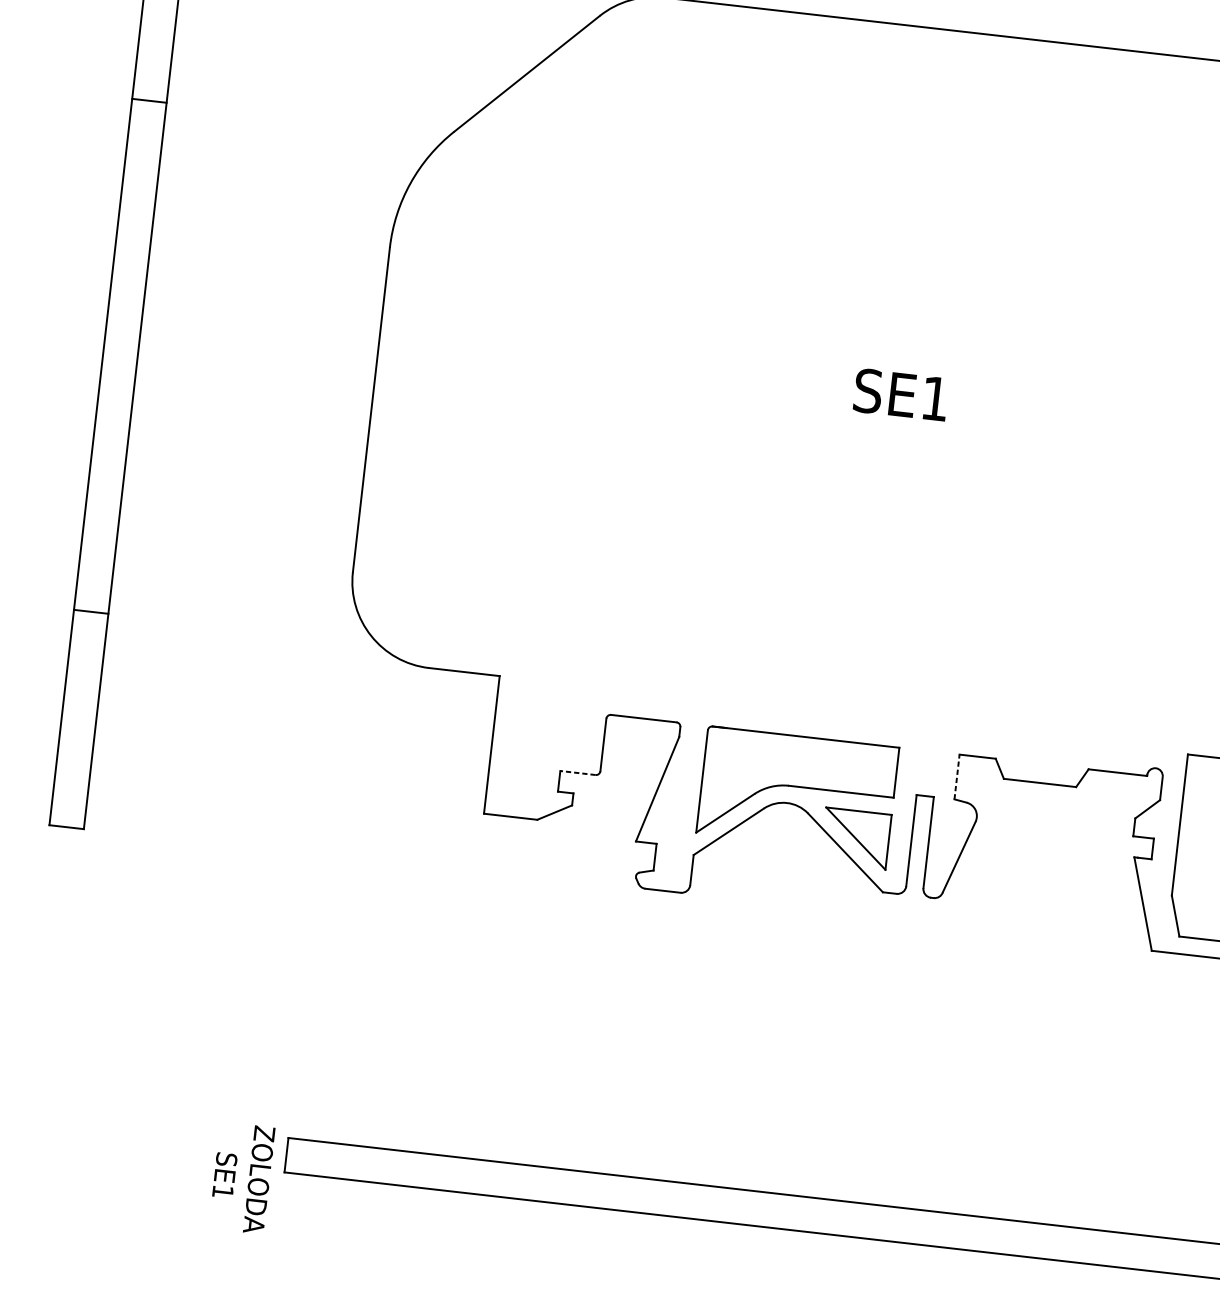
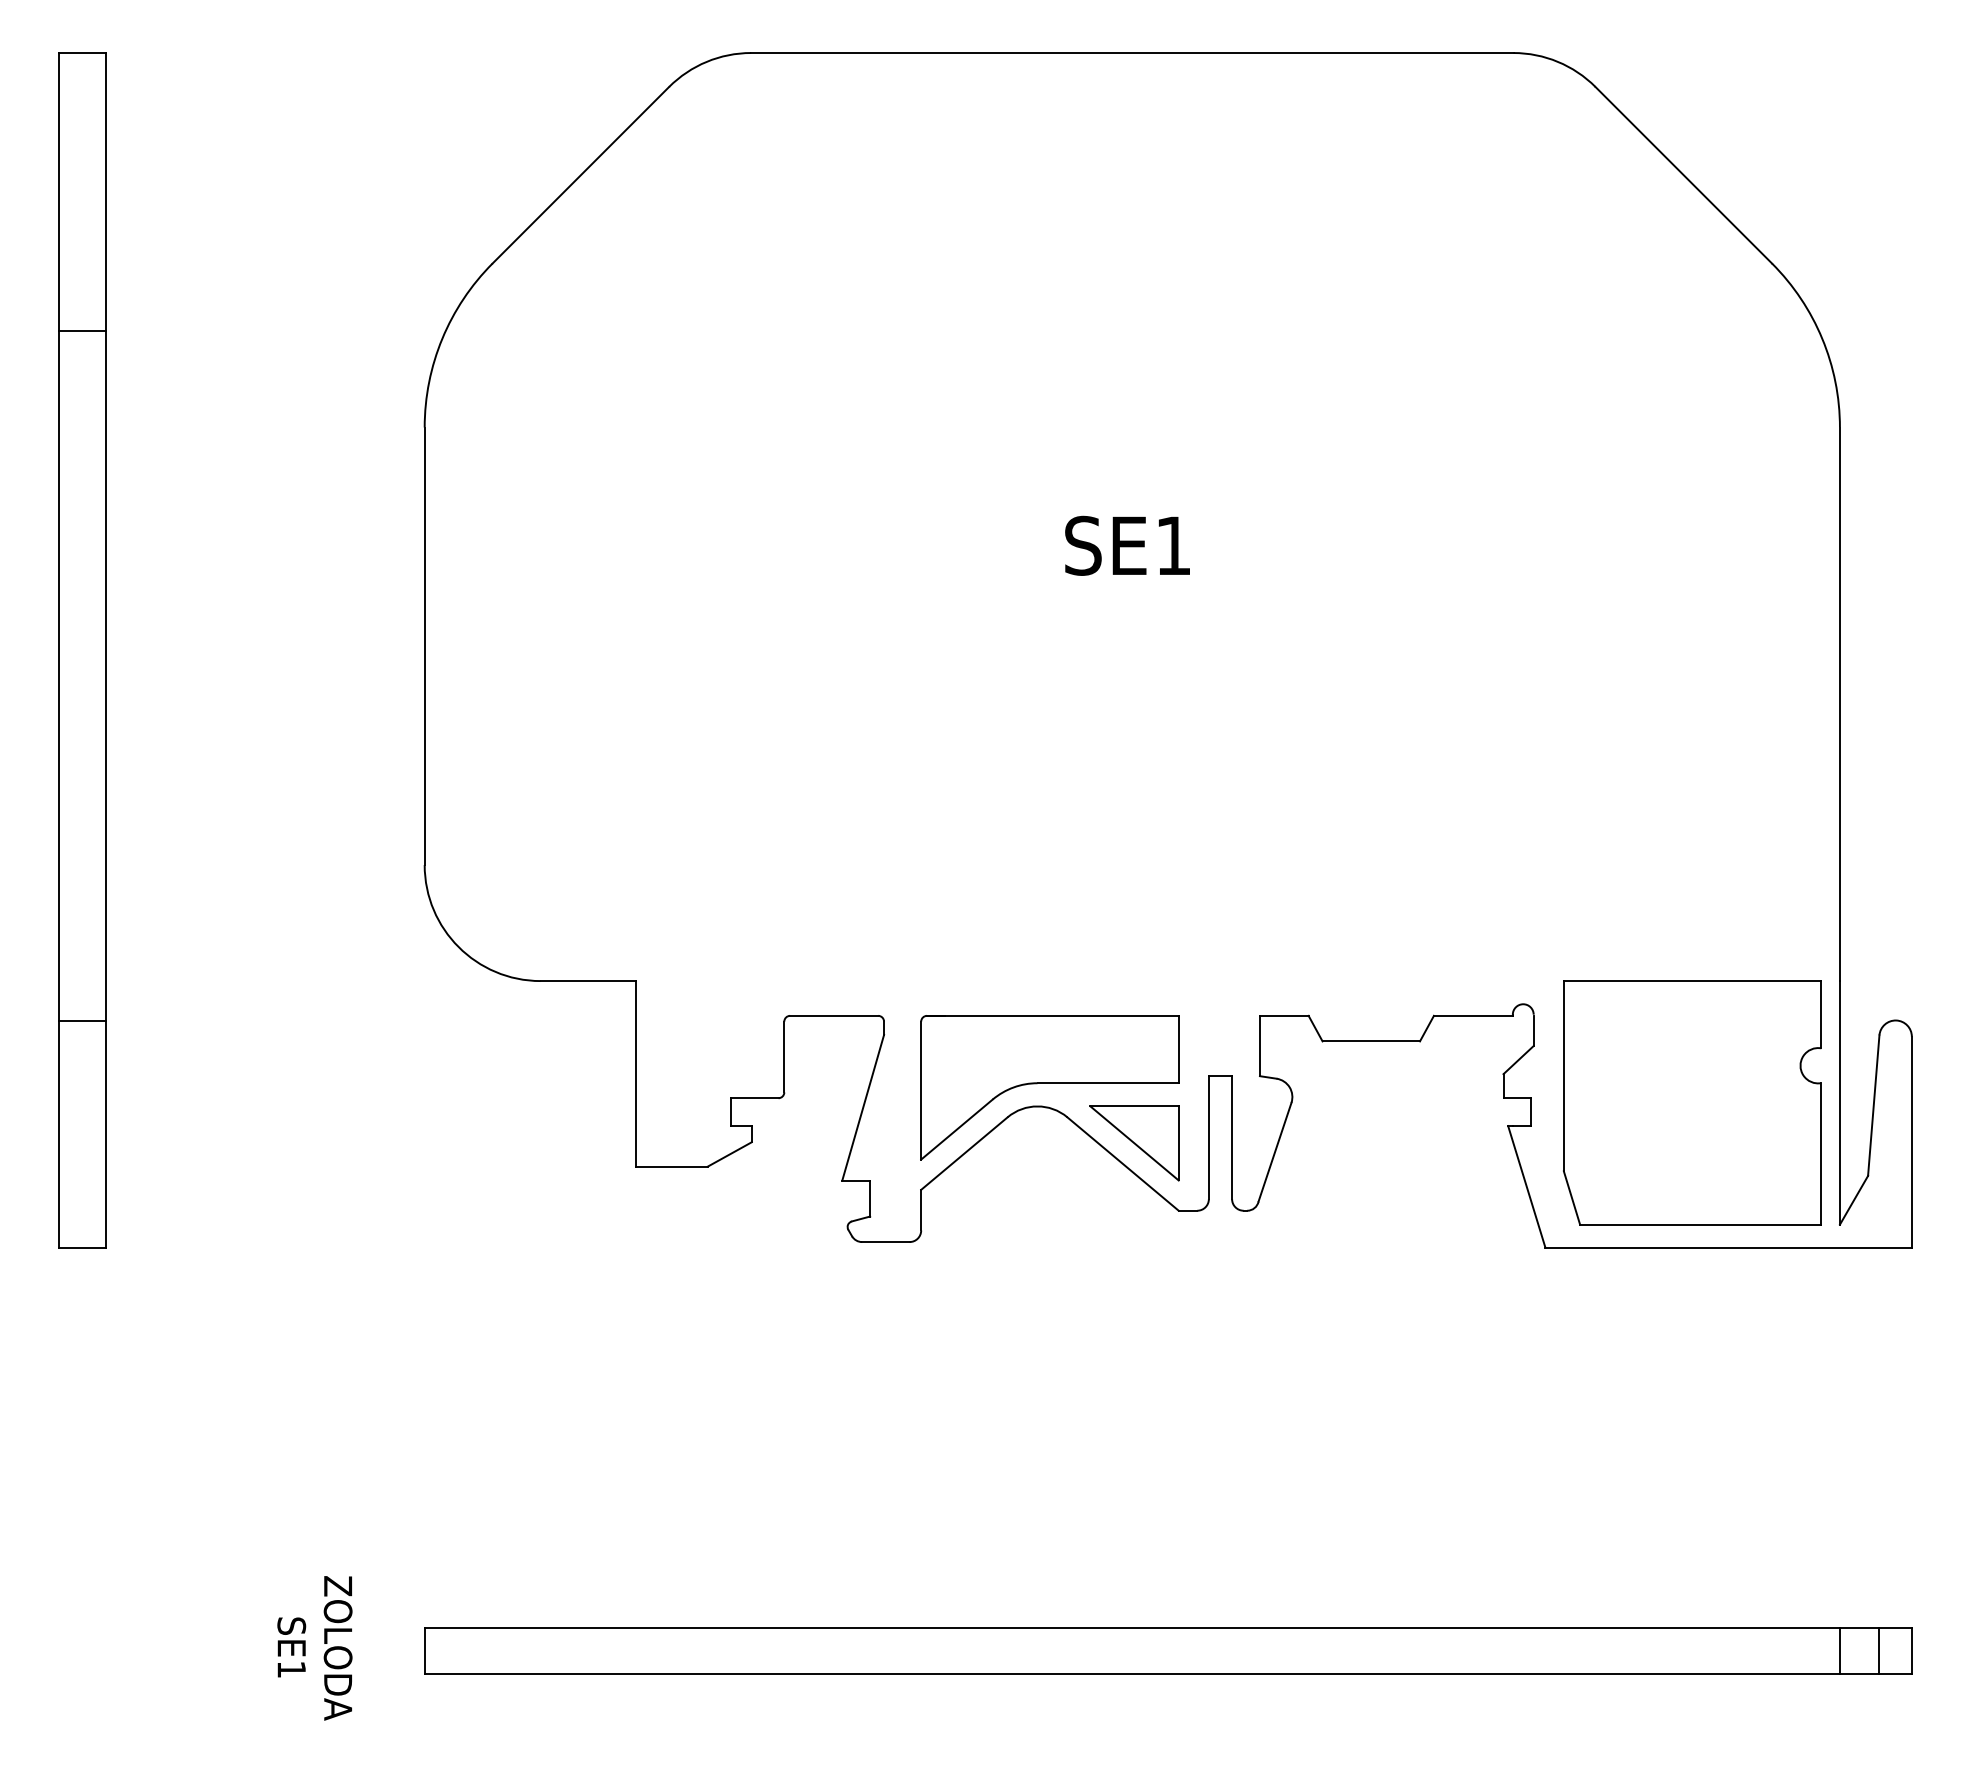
line: (149, 100) -> (82, 331), moved
line: (91, 611) -> (82, 1020), moved
line: (577, 773) -> (754, 1098), dashed -> solid
line: (956, 776) -> (1259, 1045), dashed -> solid
text: (241, 1178) -> (314, 1648), moved

